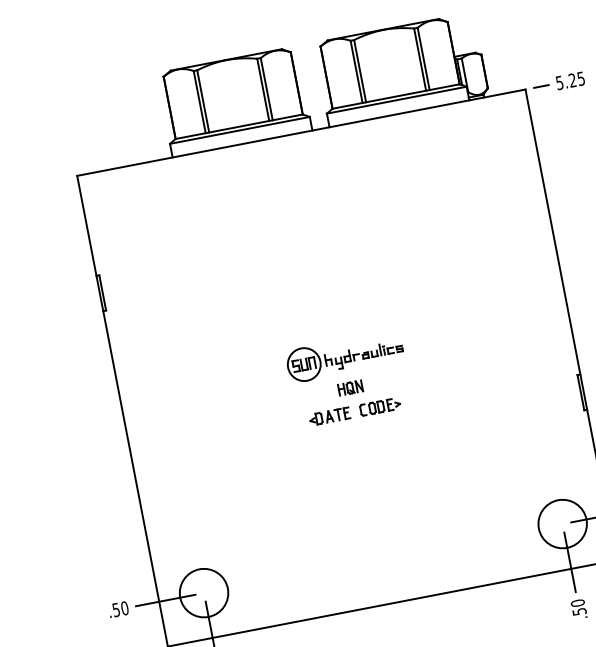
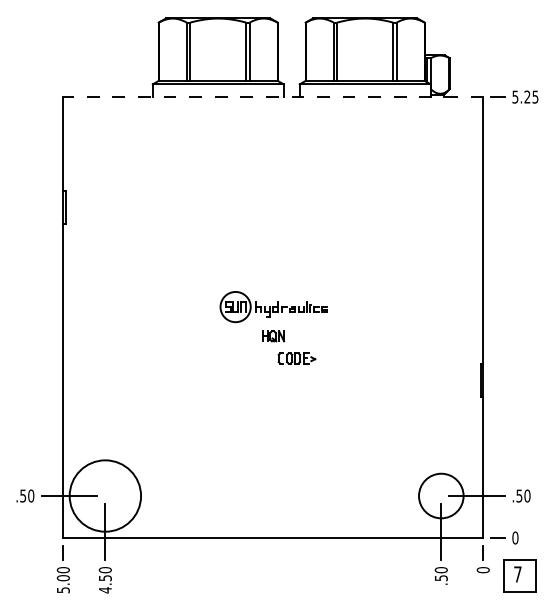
line: (301, 133) -> (273, 97), solid -> dashed
part: (329, 416) -> (249, 358), removed
circle: (204, 592) -> (105, 495), size x1.6

